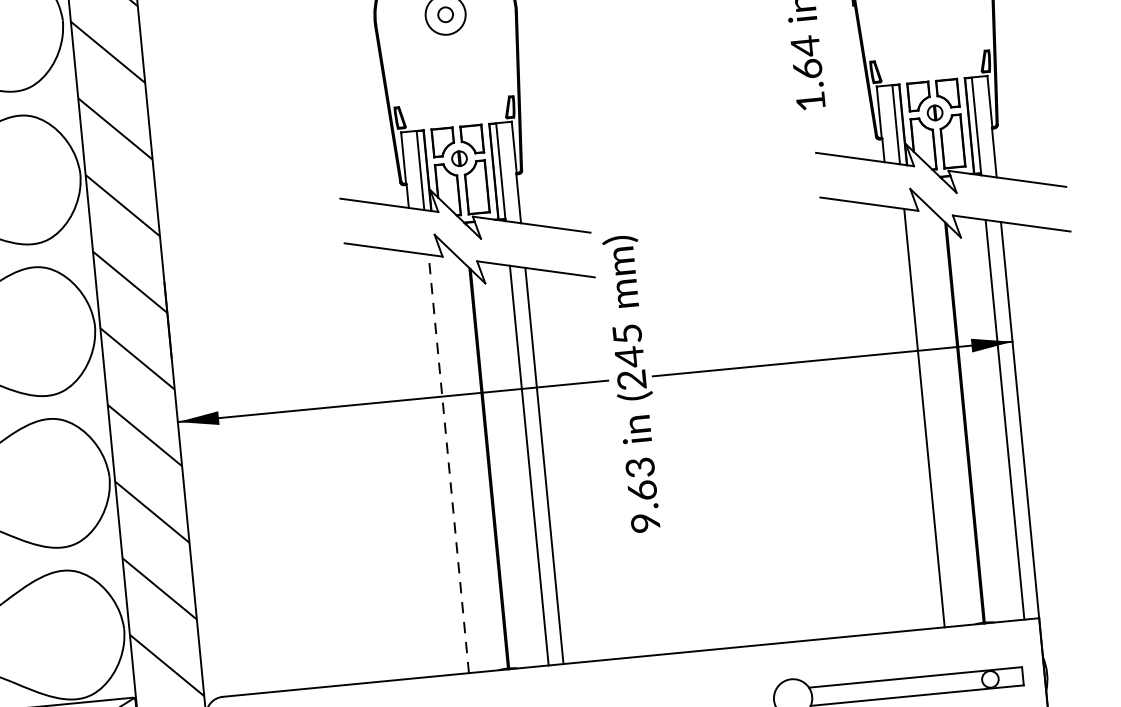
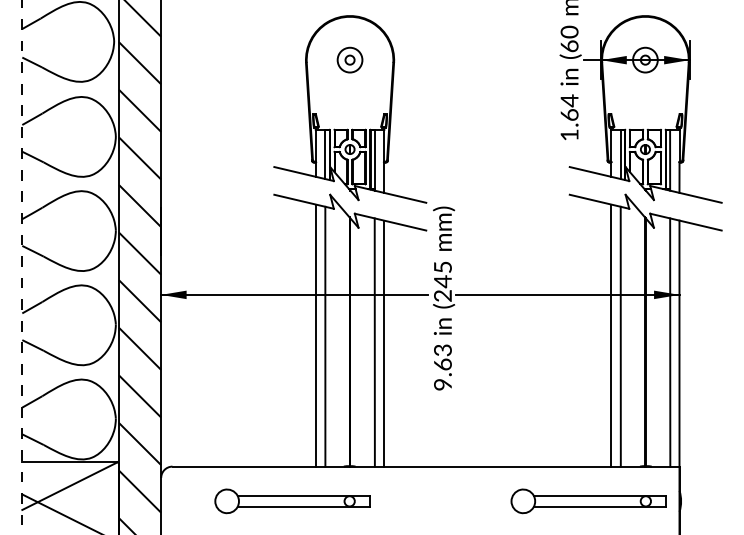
line: (909, 417) -> (611, 335), added
line: (432, 463) -> (315, 335), added
line: (448, 463) -> (325, 336), dashed -> solid

